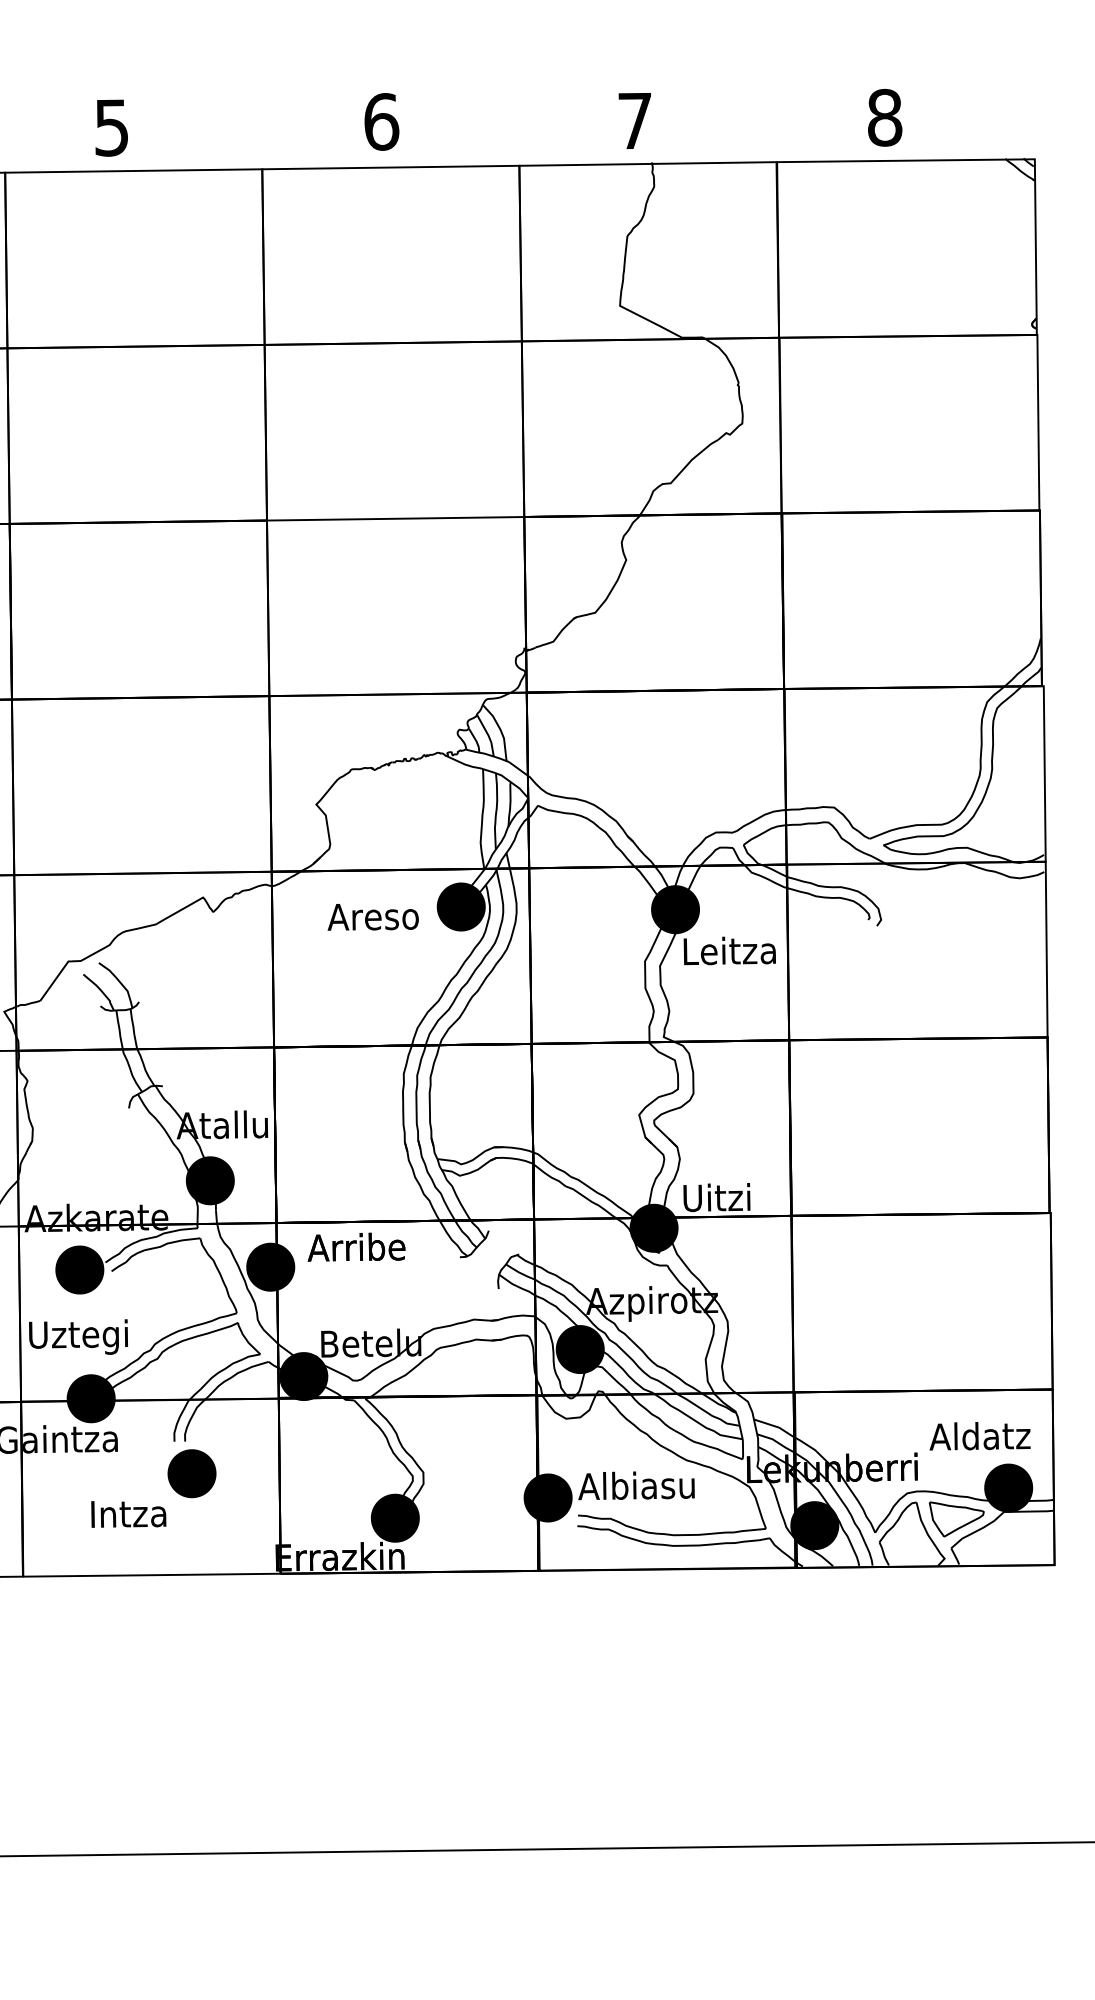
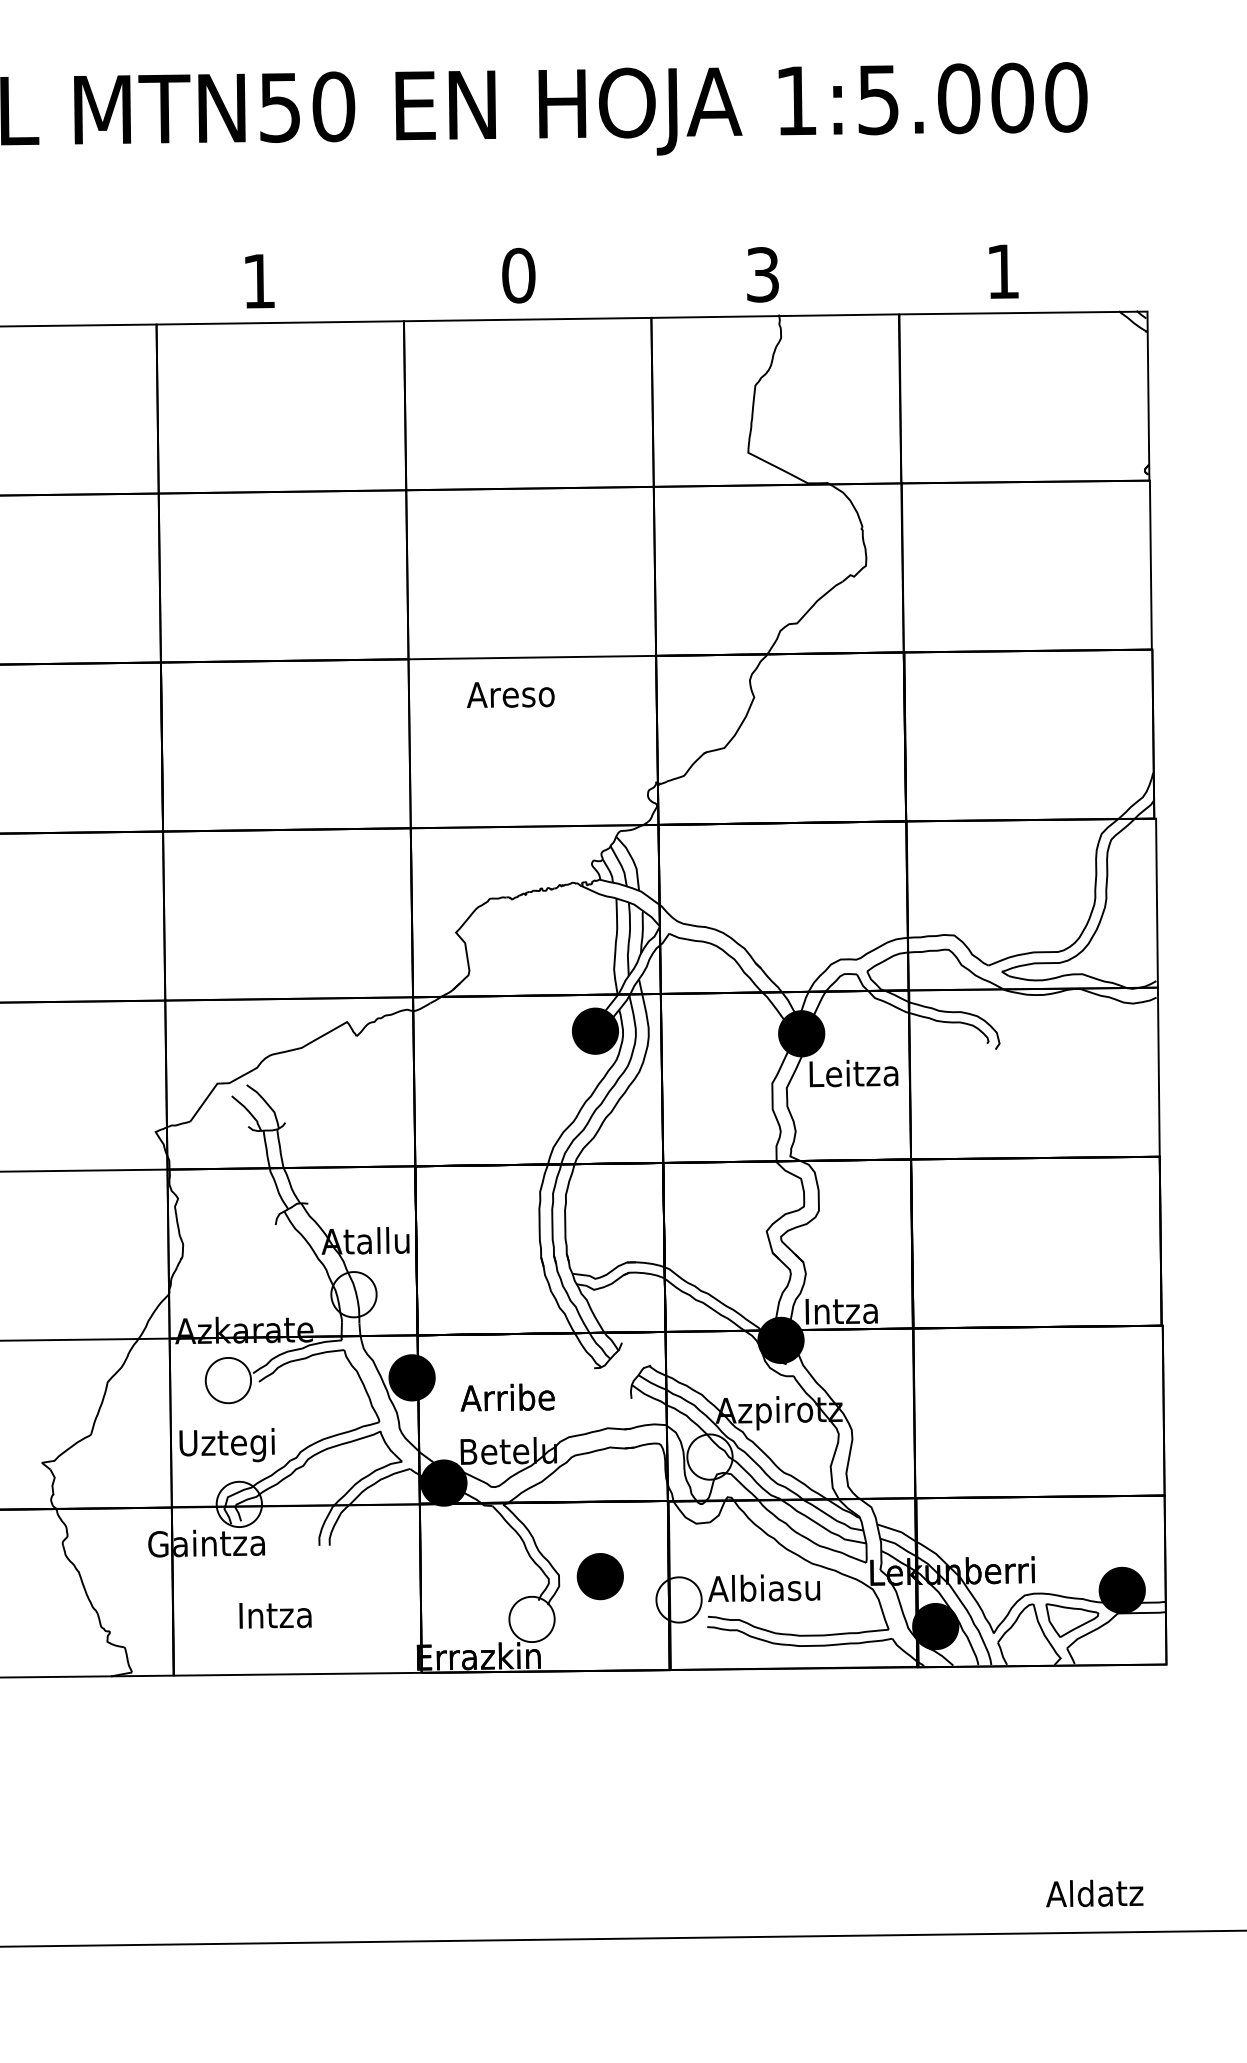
text: (884, 117) -> (1002, 271), 8 -> 1
text: (634, 120) -> (762, 274), 7 -> 3
text: (381, 121) -> (518, 275), 6 -> 0
text: (111, 127) -> (258, 281), 5 -> 1
text: (372, 916) -> (510, 694), moved
fill: (209, 1180) -> (353, 1294), removed
text: (716, 1197) -> (841, 1310), Uitzi -> Intza
text: (356, 1247) -> (507, 1397), moved
fill: (79, 1269) -> (228, 1380), removed
fill: (579, 1348) -> (709, 1456), removed
fill: (90, 1398) -> (238, 1504), removed
text: (979, 1436) -> (1094, 1893), moved
part: (191, 1473) -> (599, 1576), moved
fill: (547, 1497) -> (678, 1599), removed
fill: (394, 1518) -> (531, 1619), removed

